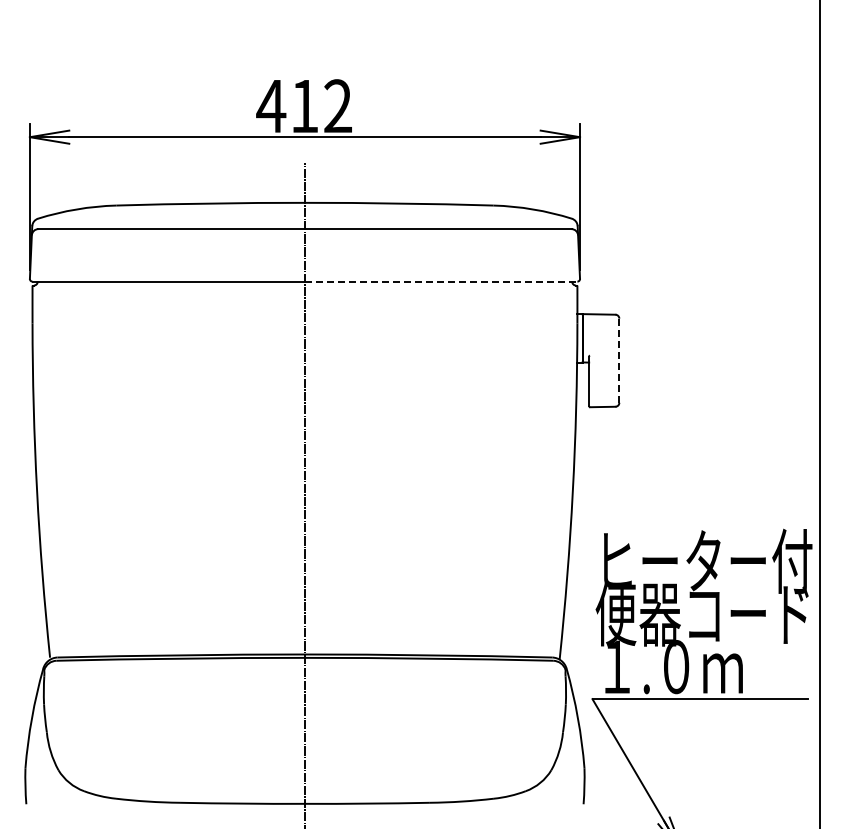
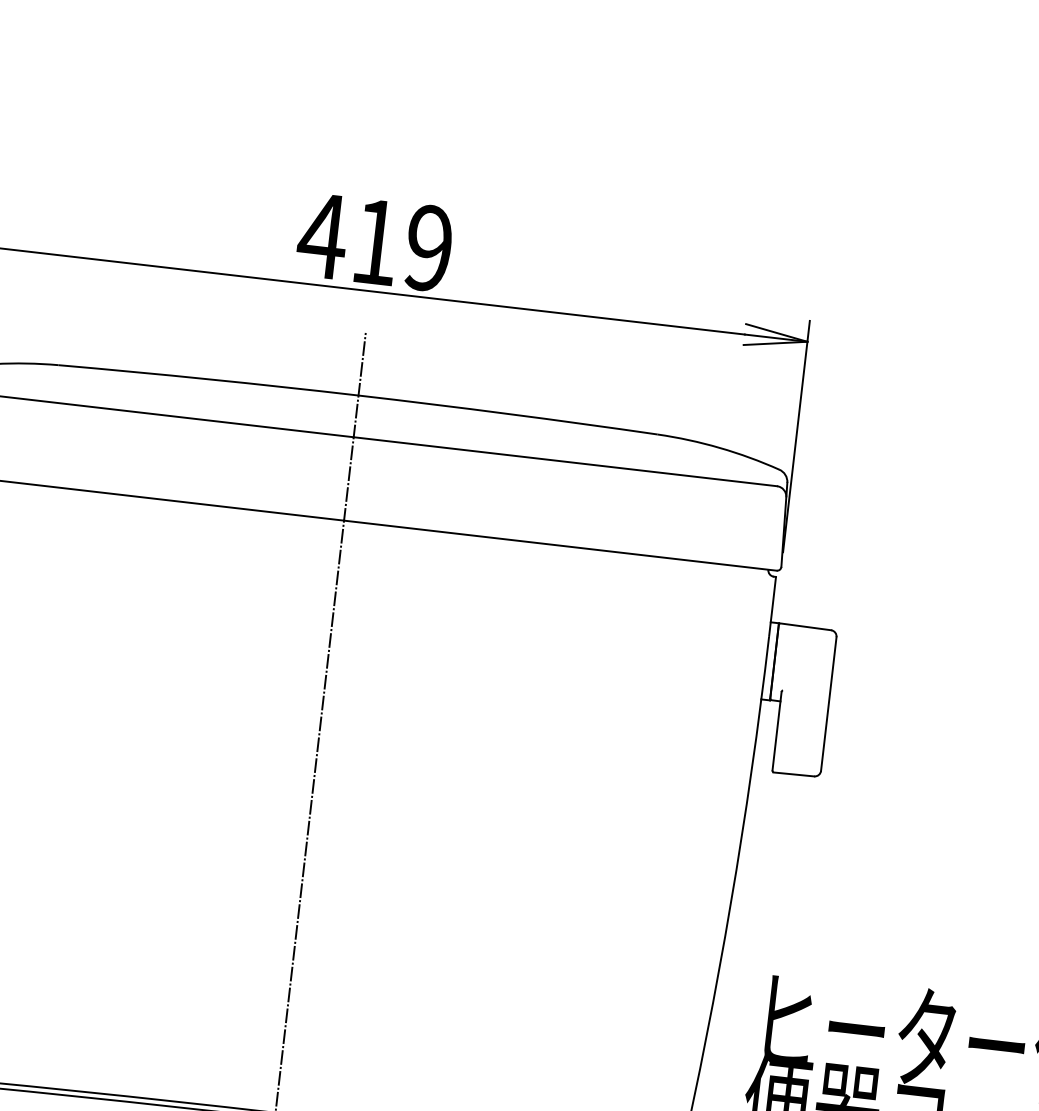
text: (337, 106) -> (427, 248), 412 -> 419
line: (441, 281) -> (560, 545), dashed -> solid
line: (619, 361) -> (828, 705), dashed -> solid

